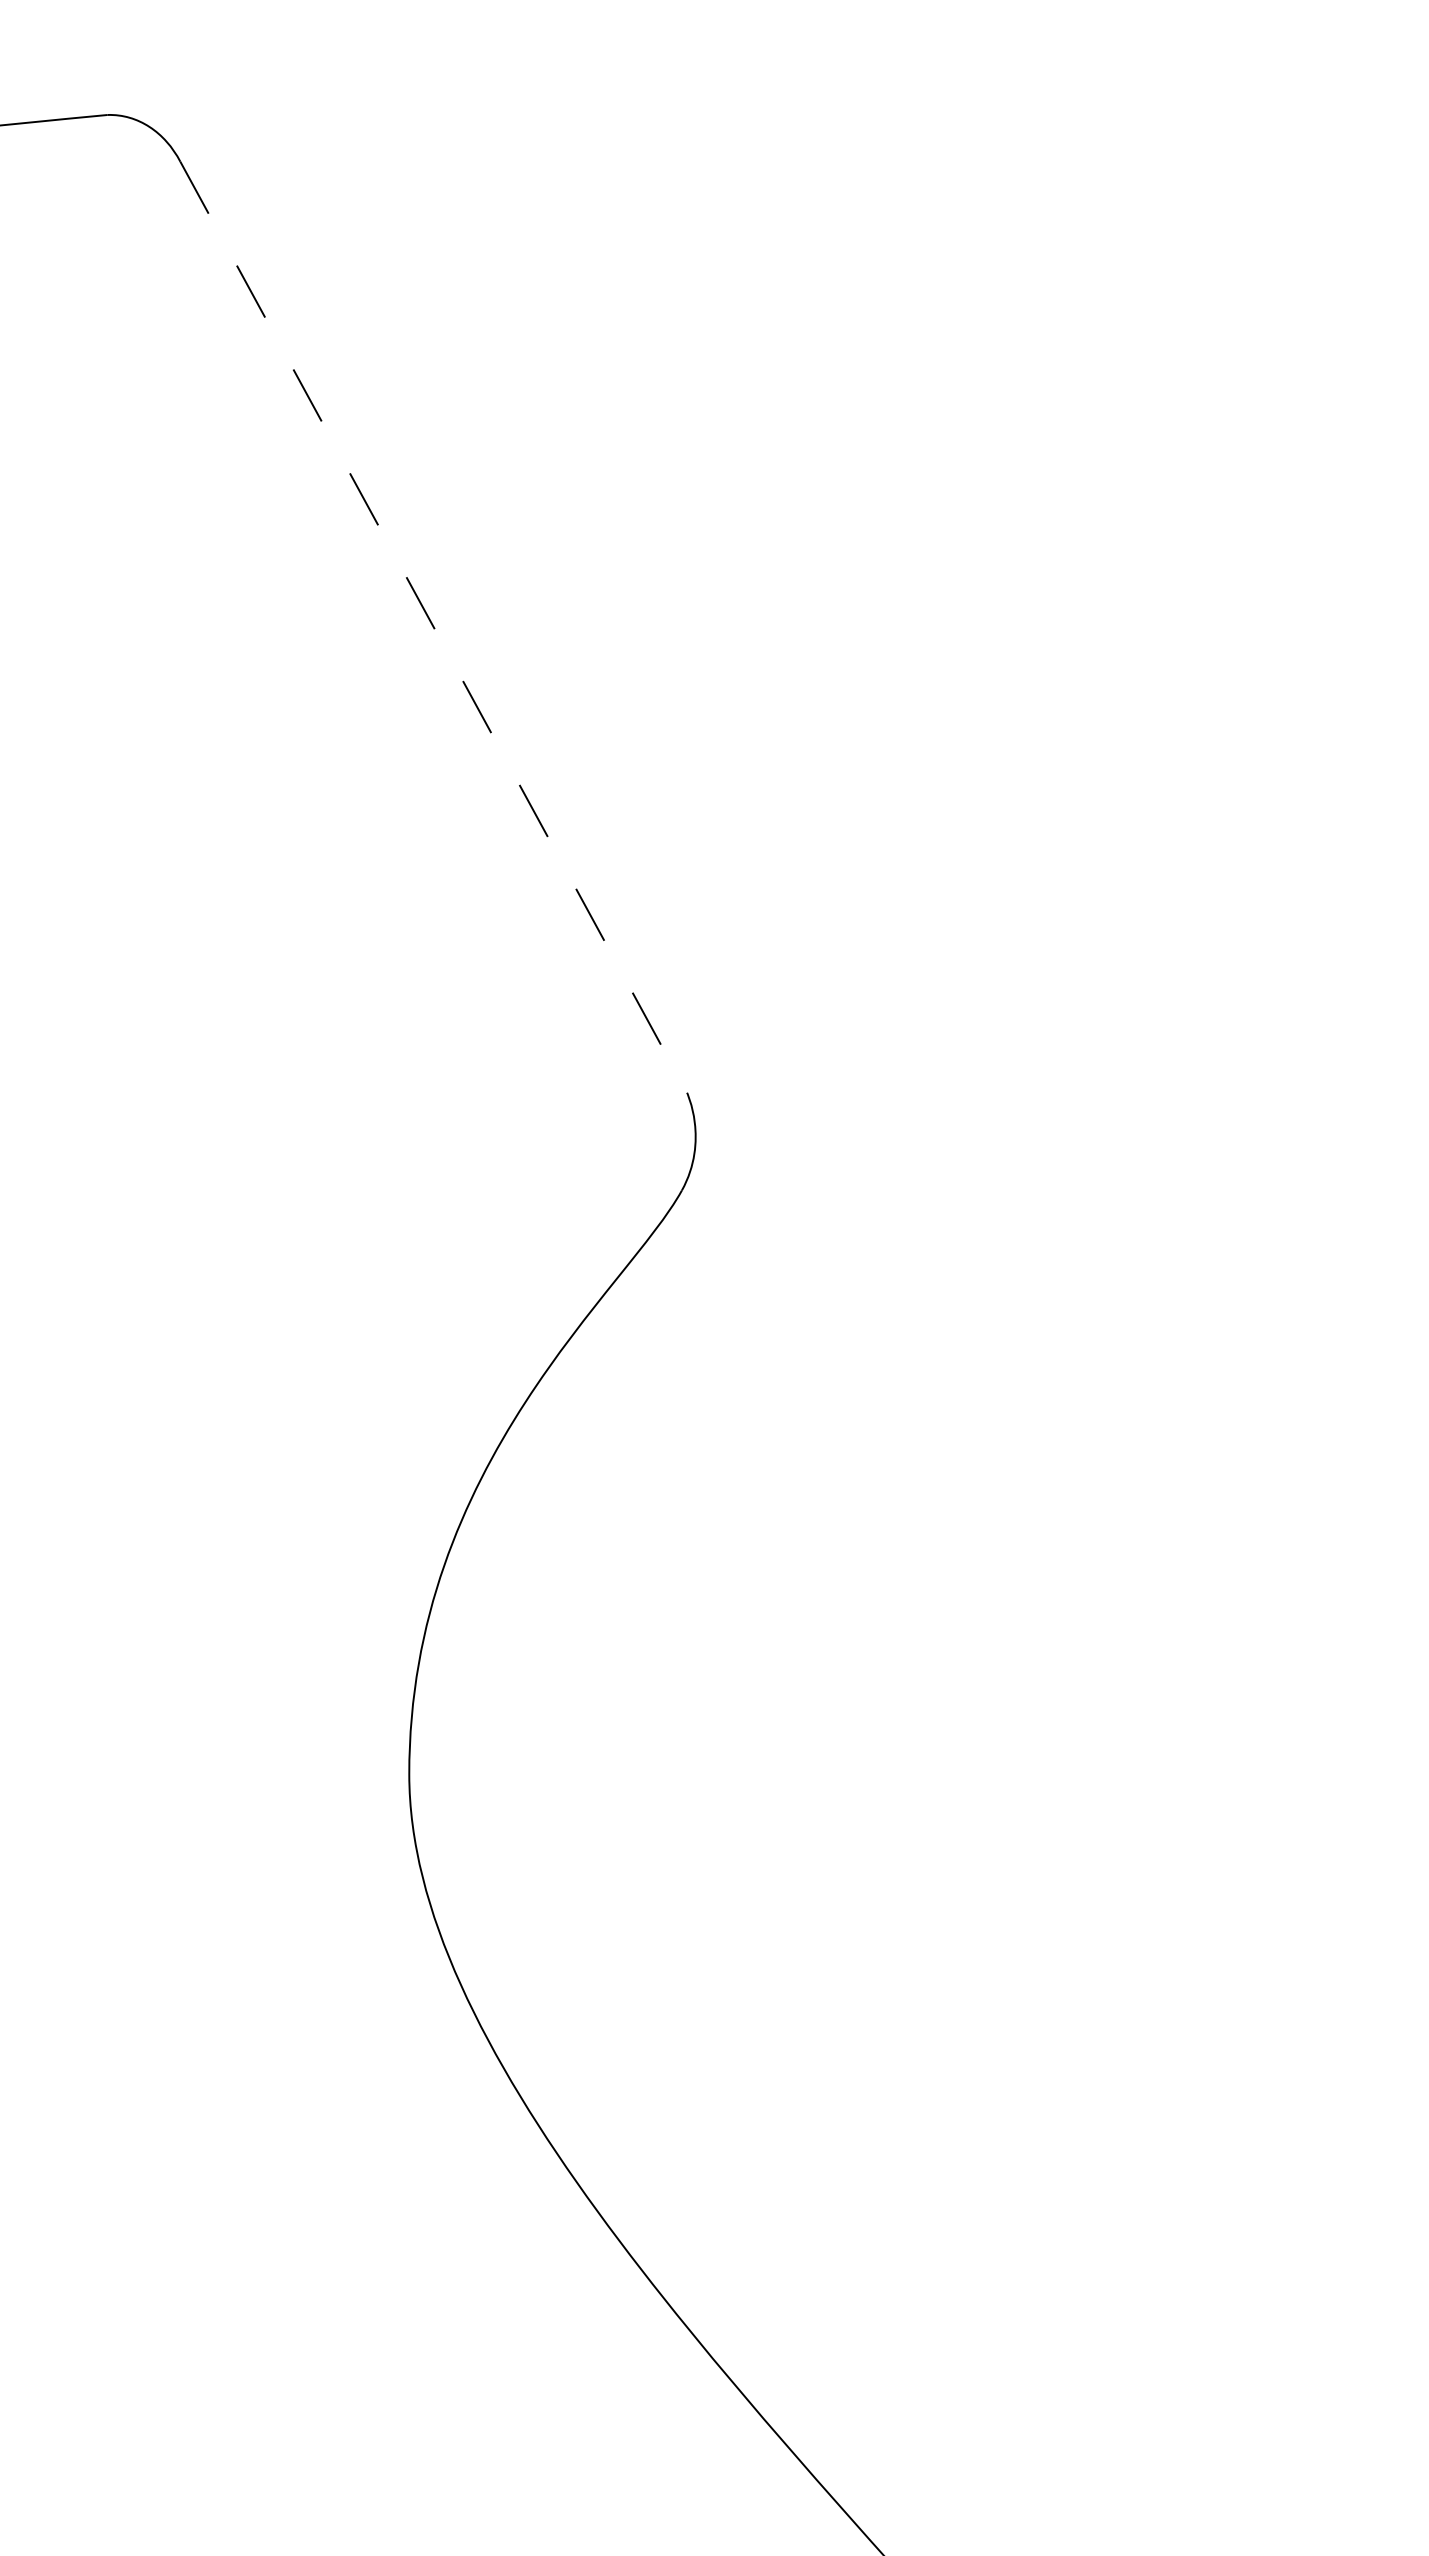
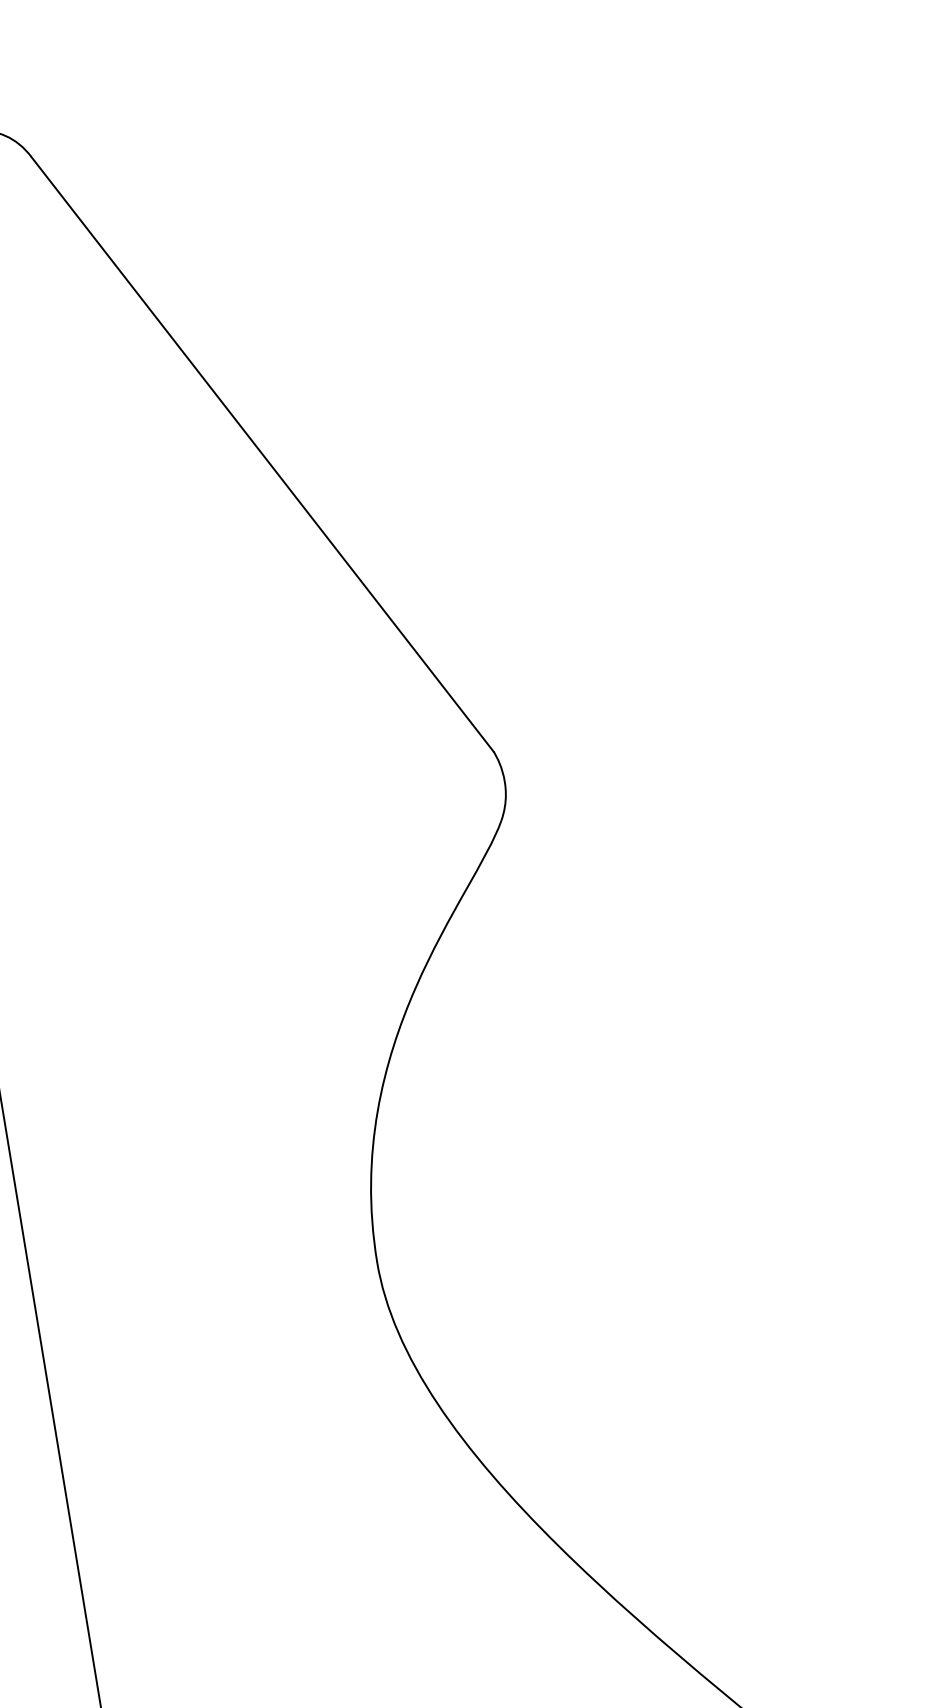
line: (433, 627) -> (262, 454), dashed -> solid

